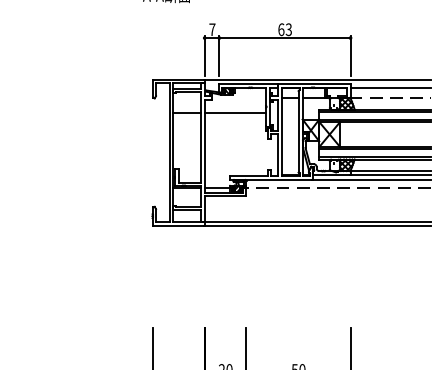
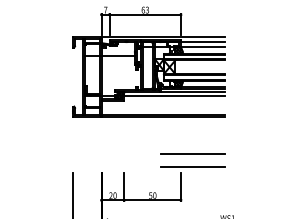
line: (391, 98) -> (203, 47), dashed -> solid
line: (336, 188) -> (173, 96), dashed -> solid
line: (371, 292) -> (192, 153), added
line: (371, 316) -> (192, 166), added

